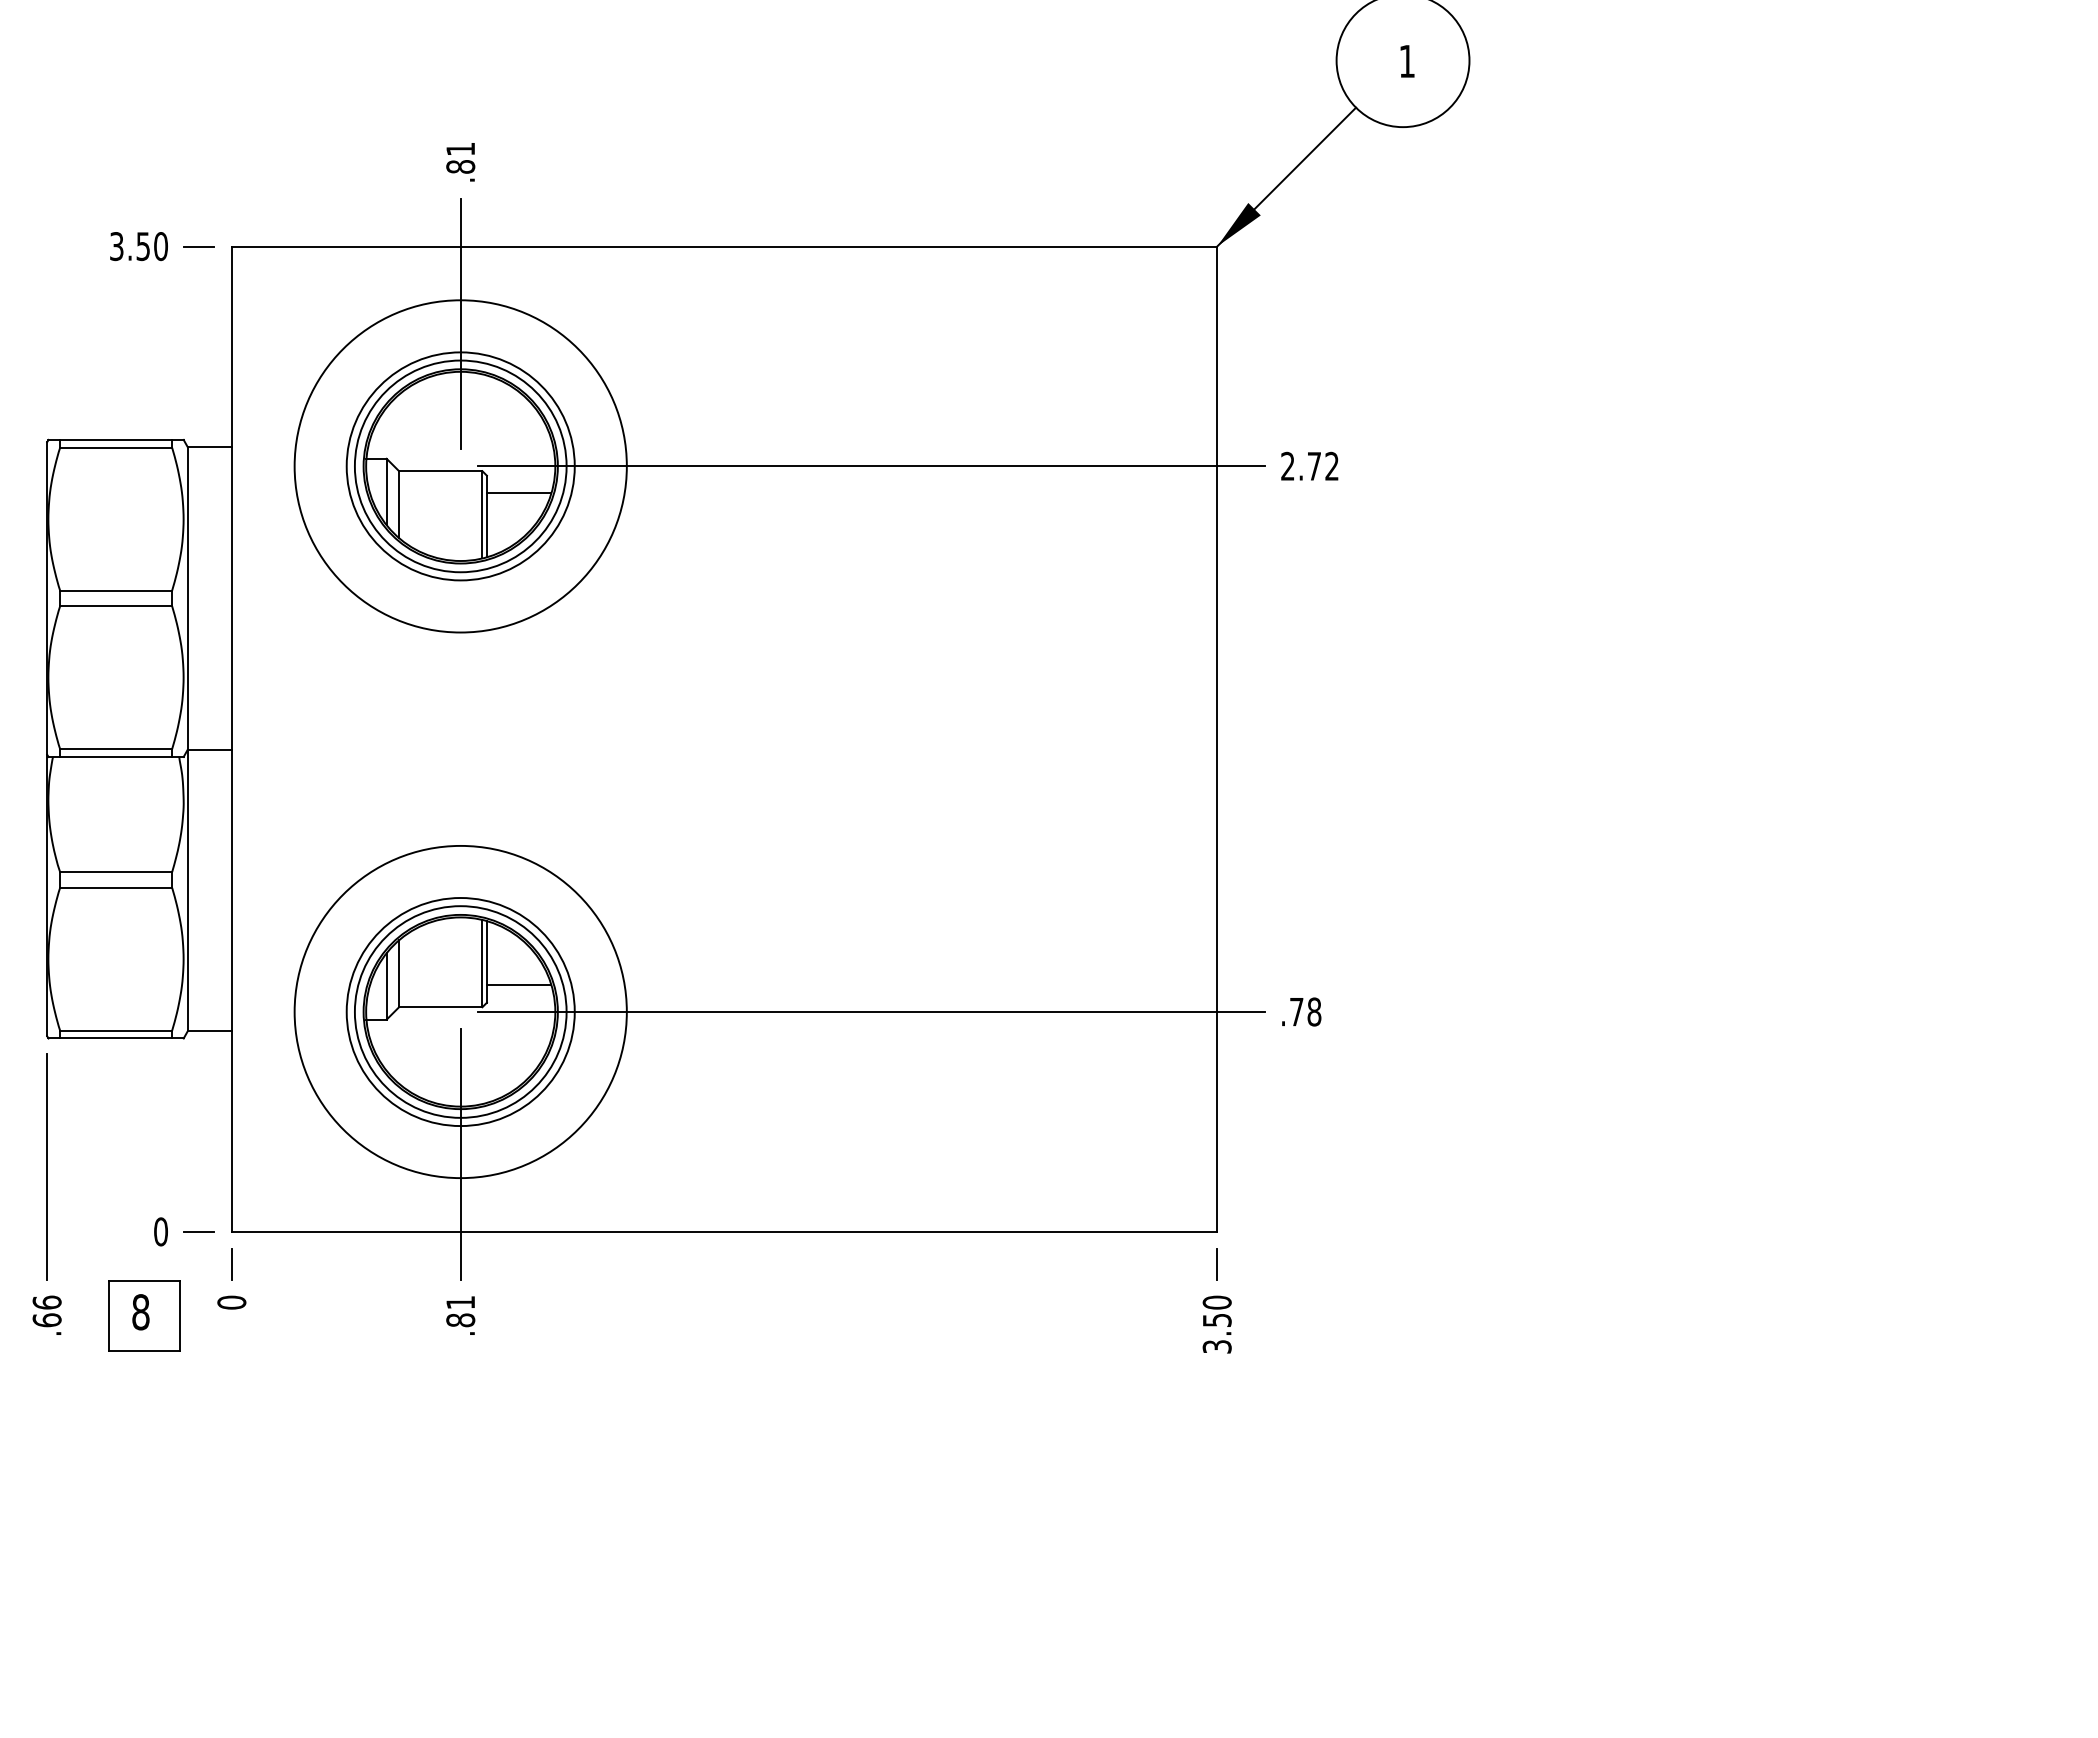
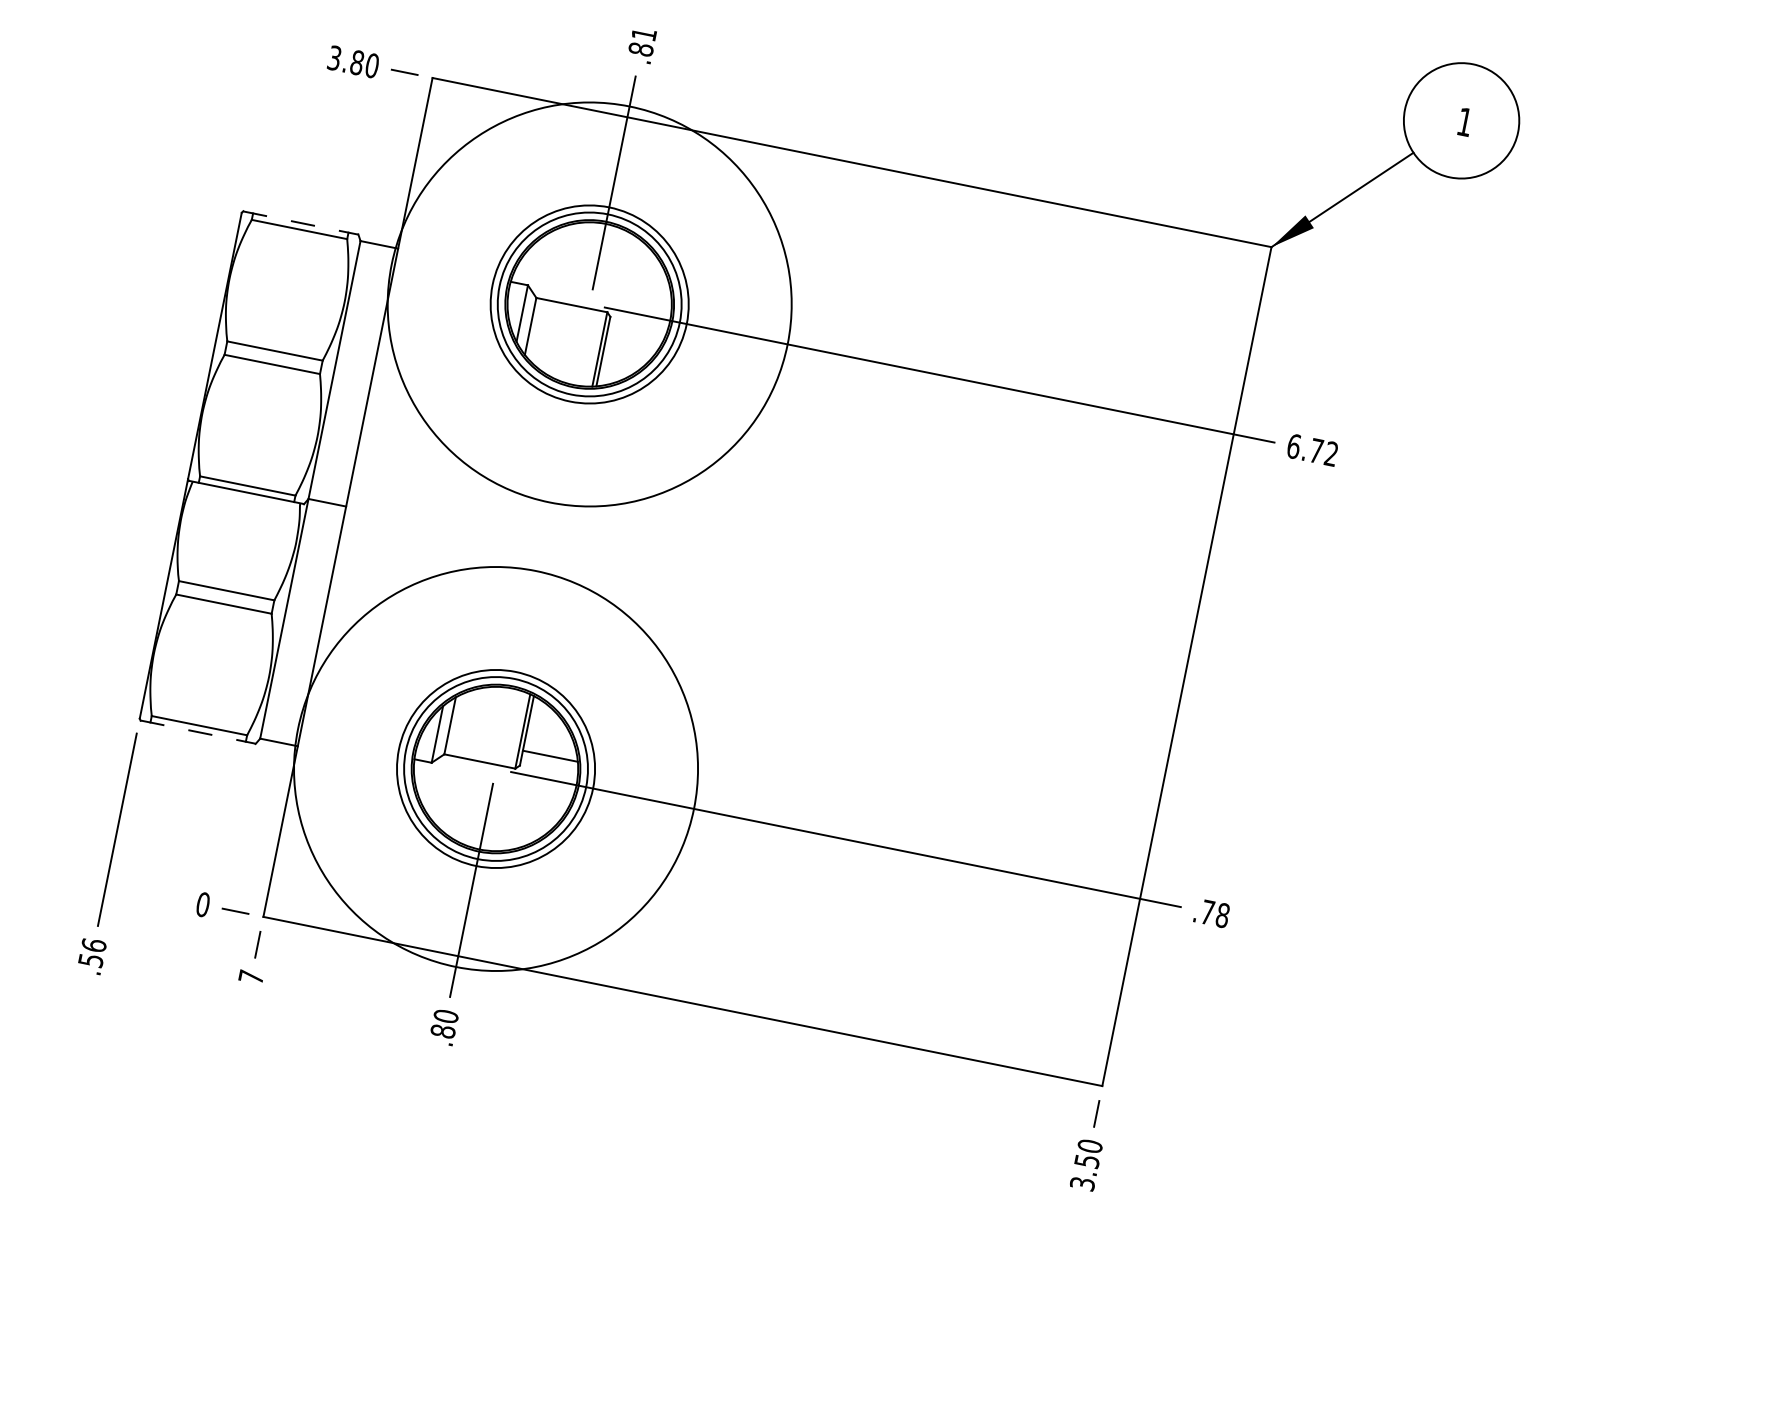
text: (143, 246) -> (357, 62), 3.50 -> 3.80
line: (116, 440) -> (301, 223), solid -> dashed
text: (1288, 465) -> (1294, 445), 2.72 -> 6.72
circle: (460, 466) -> (589, 304), size x1.4
line: (518, 493) -> (634, 337), removed
circle: (460, 1011) -> (495, 768), size x1.4
line: (116, 1038) -> (198, 732), solid -> dashed
text: (231, 1302) -> (250, 976), 0 -> 7
text: (460, 1302) -> (445, 1016), .81 -> .80
part: (144, 1315) -> (174, 973), removed
text: (46, 1320) -> (90, 960), .66 -> .56

